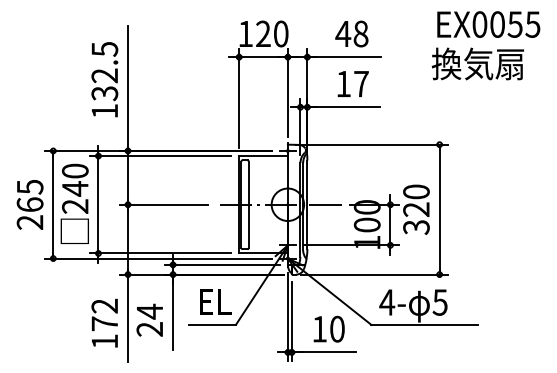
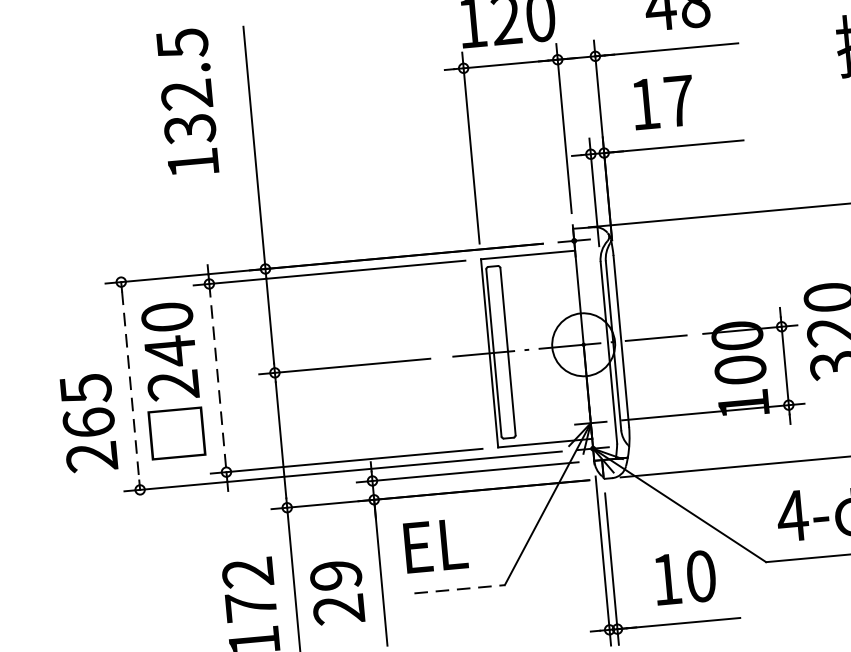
text: (104, 79) -> (186, 101), moved
text: (352, 83) -> (662, 101), moved
text: (29, 204) -> (87, 422), moved
line: (53, 204) -> (131, 385), solid -> dashed
line: (98, 204) -> (217, 377), solid -> dashed
text: (215, 301) -> (435, 544), moved
text: (149, 311) -> (335, 575), 24 -> 29
line: (213, 324) -> (461, 589), solid -> dashed

